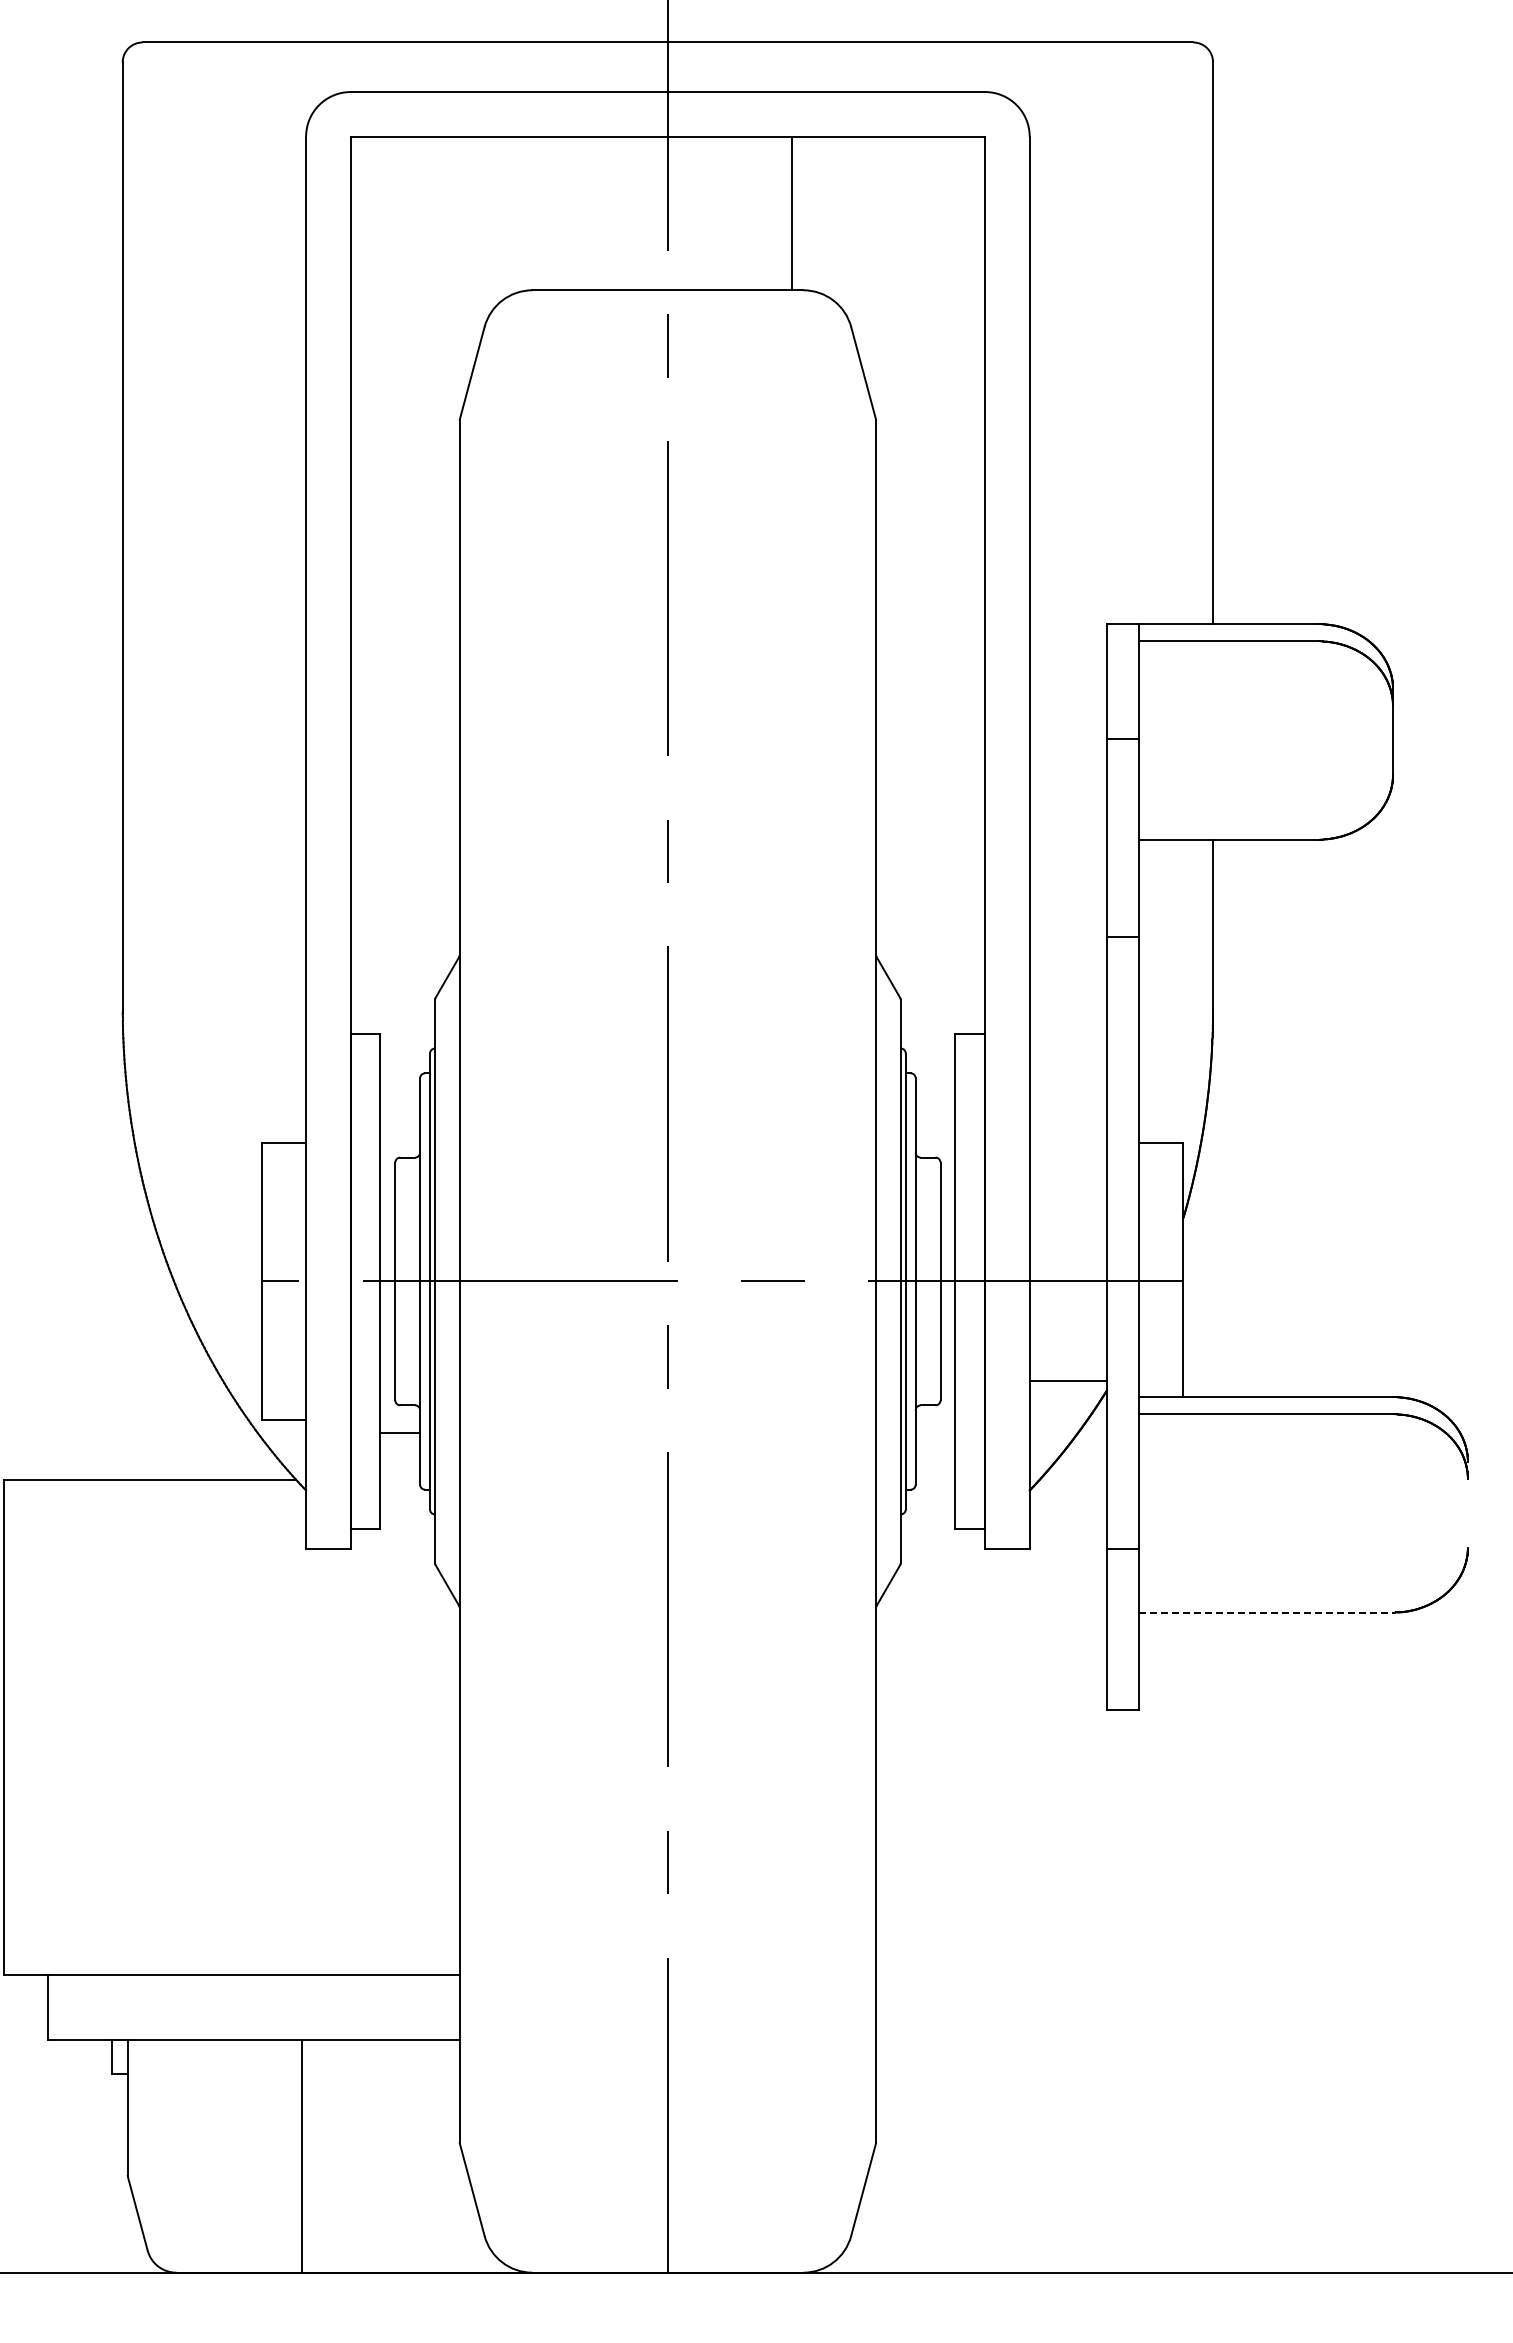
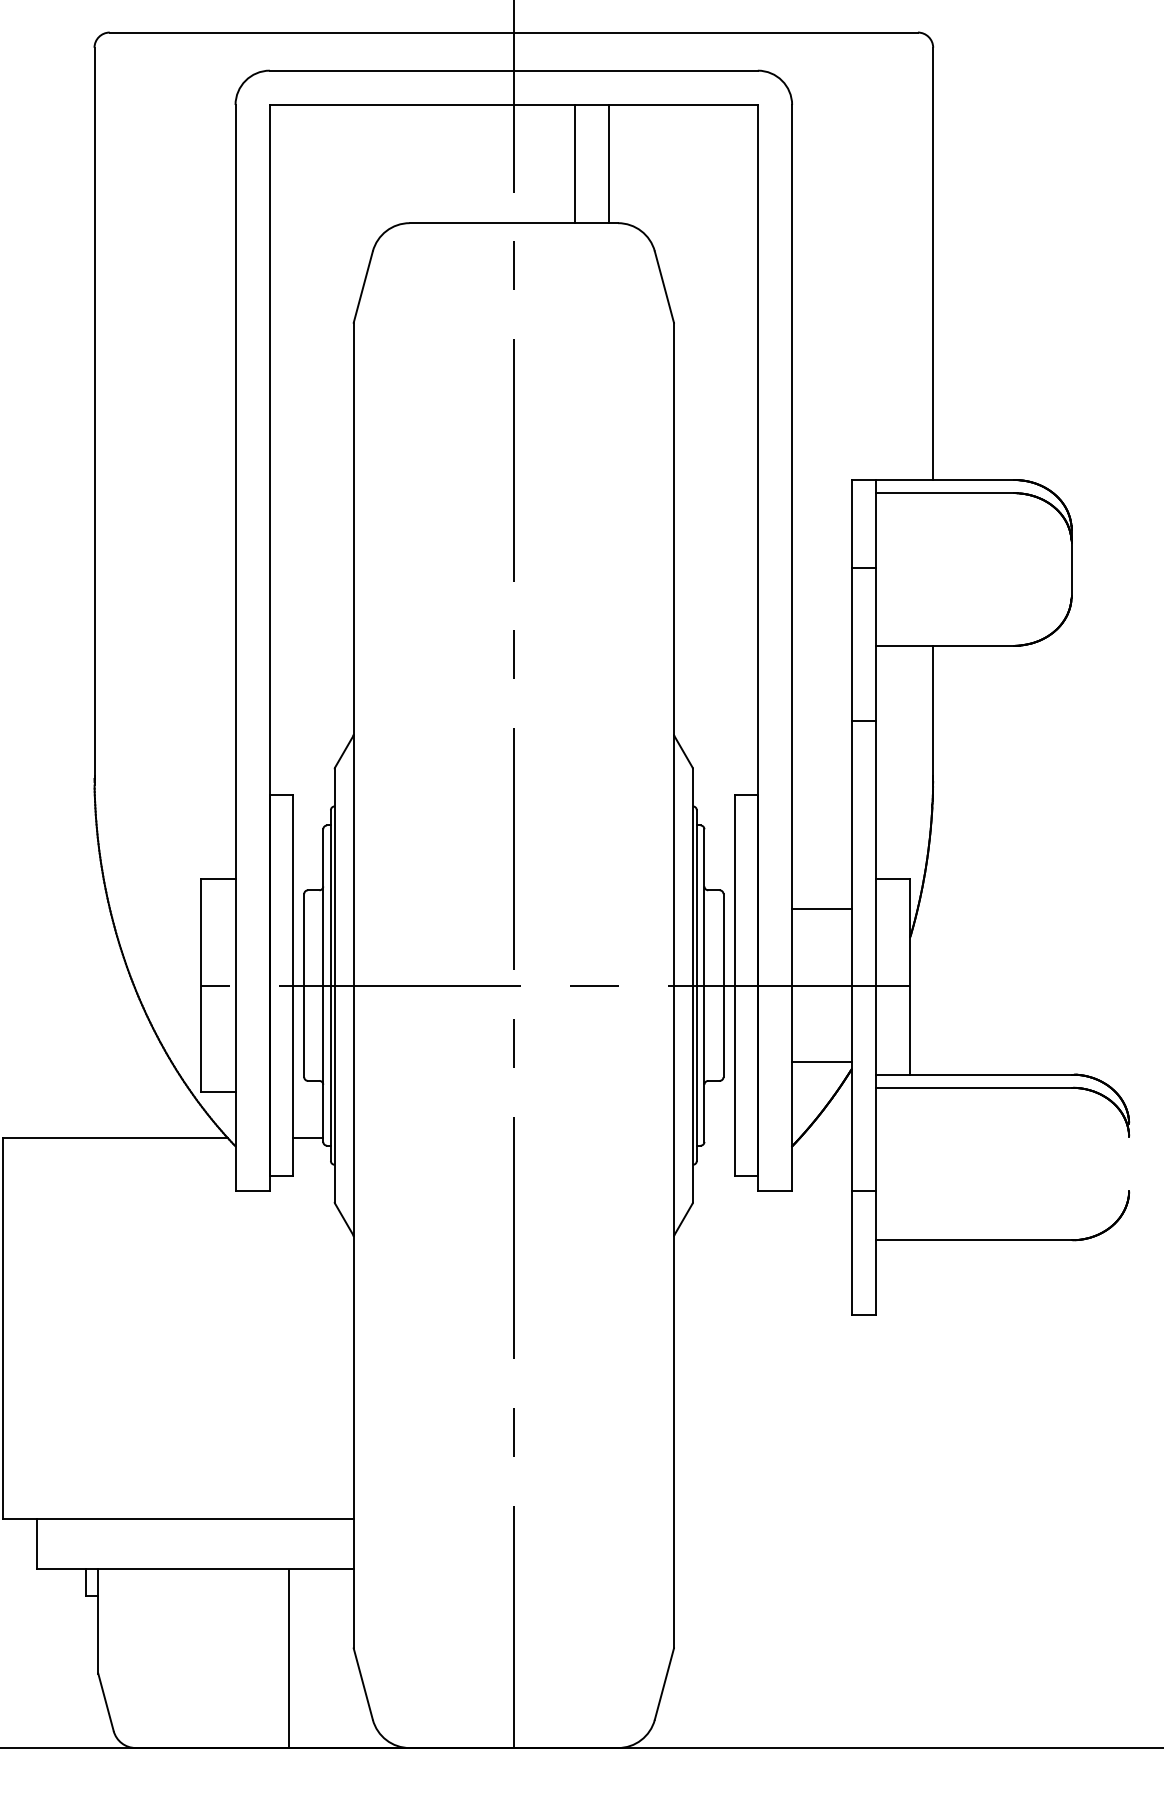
line: (747, 213) -> (575, 164), added
line: (1068, 1182) -> (821, 909), added
line: (400, 1432) -> (308, 1137), moved
line: (1266, 1612) -> (974, 1240), dashed -> solid
line: (301, 2155) -> (288, 1657), moved

